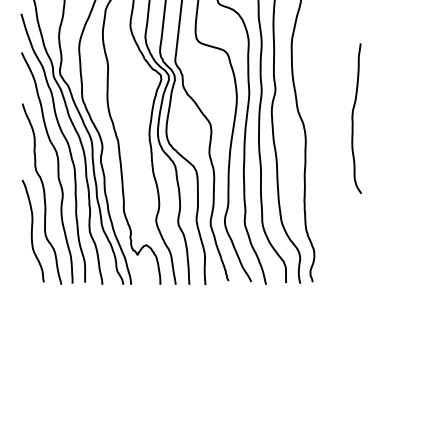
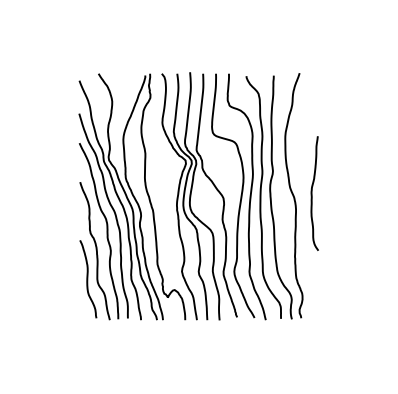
curve: (353, 118) -> (312, 193), moved

